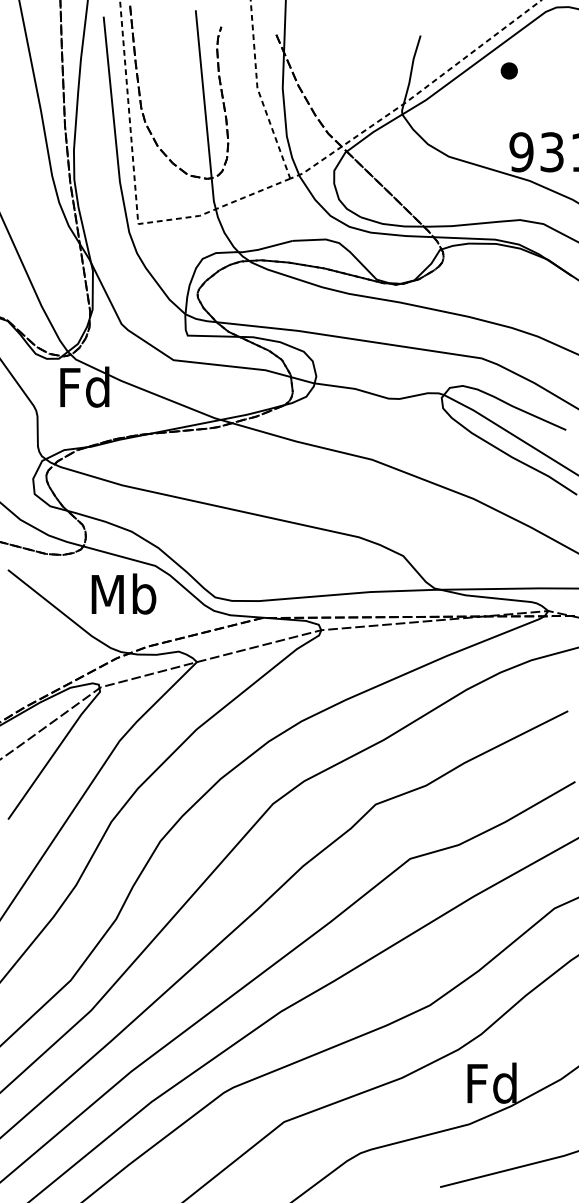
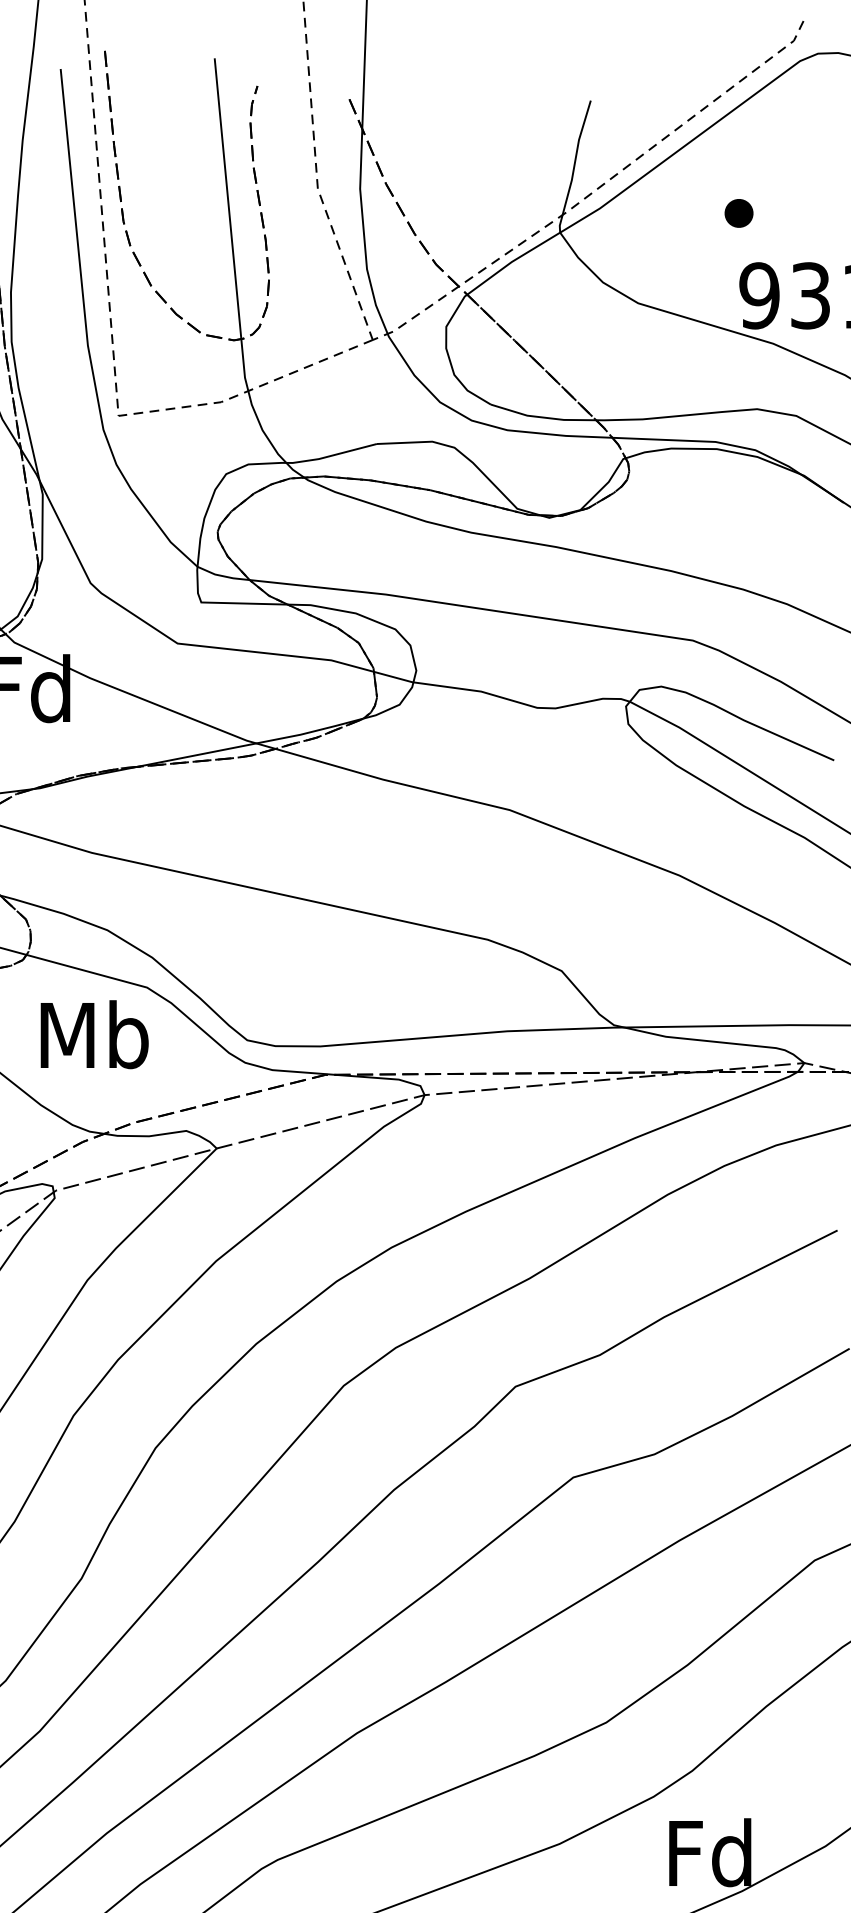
part: (508, 70) -> (737, 212), moved

